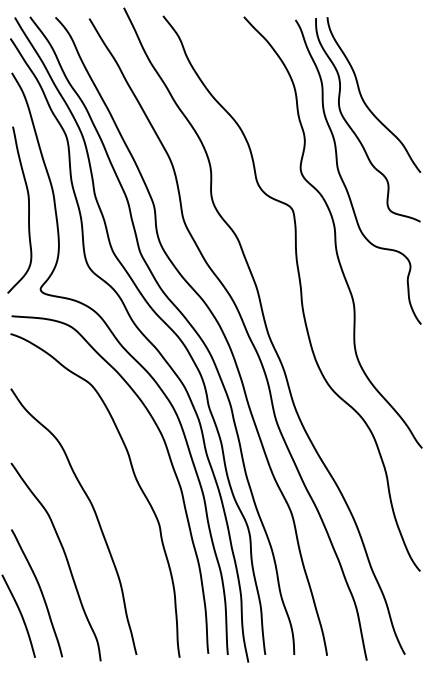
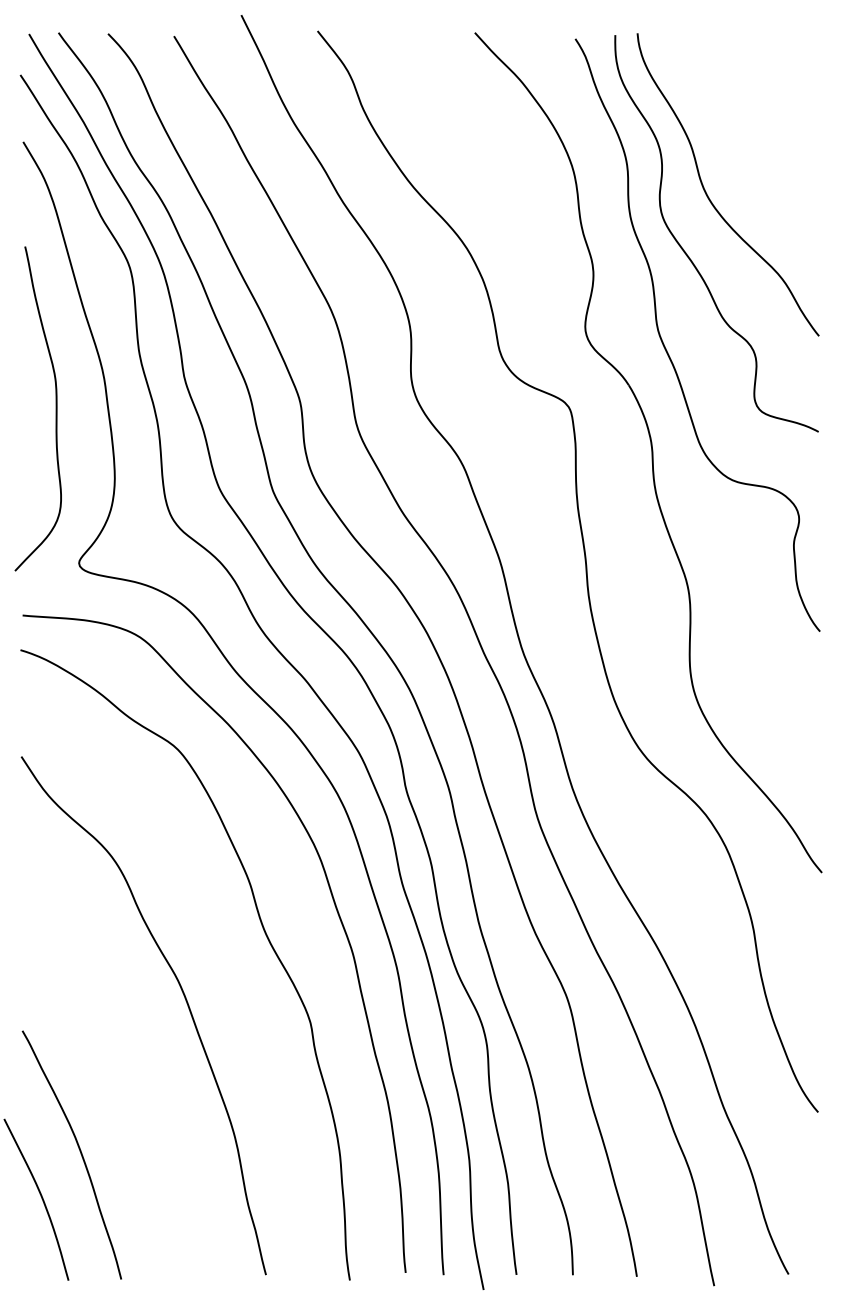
curve: (65, 558) -> (127, 1087), removed

